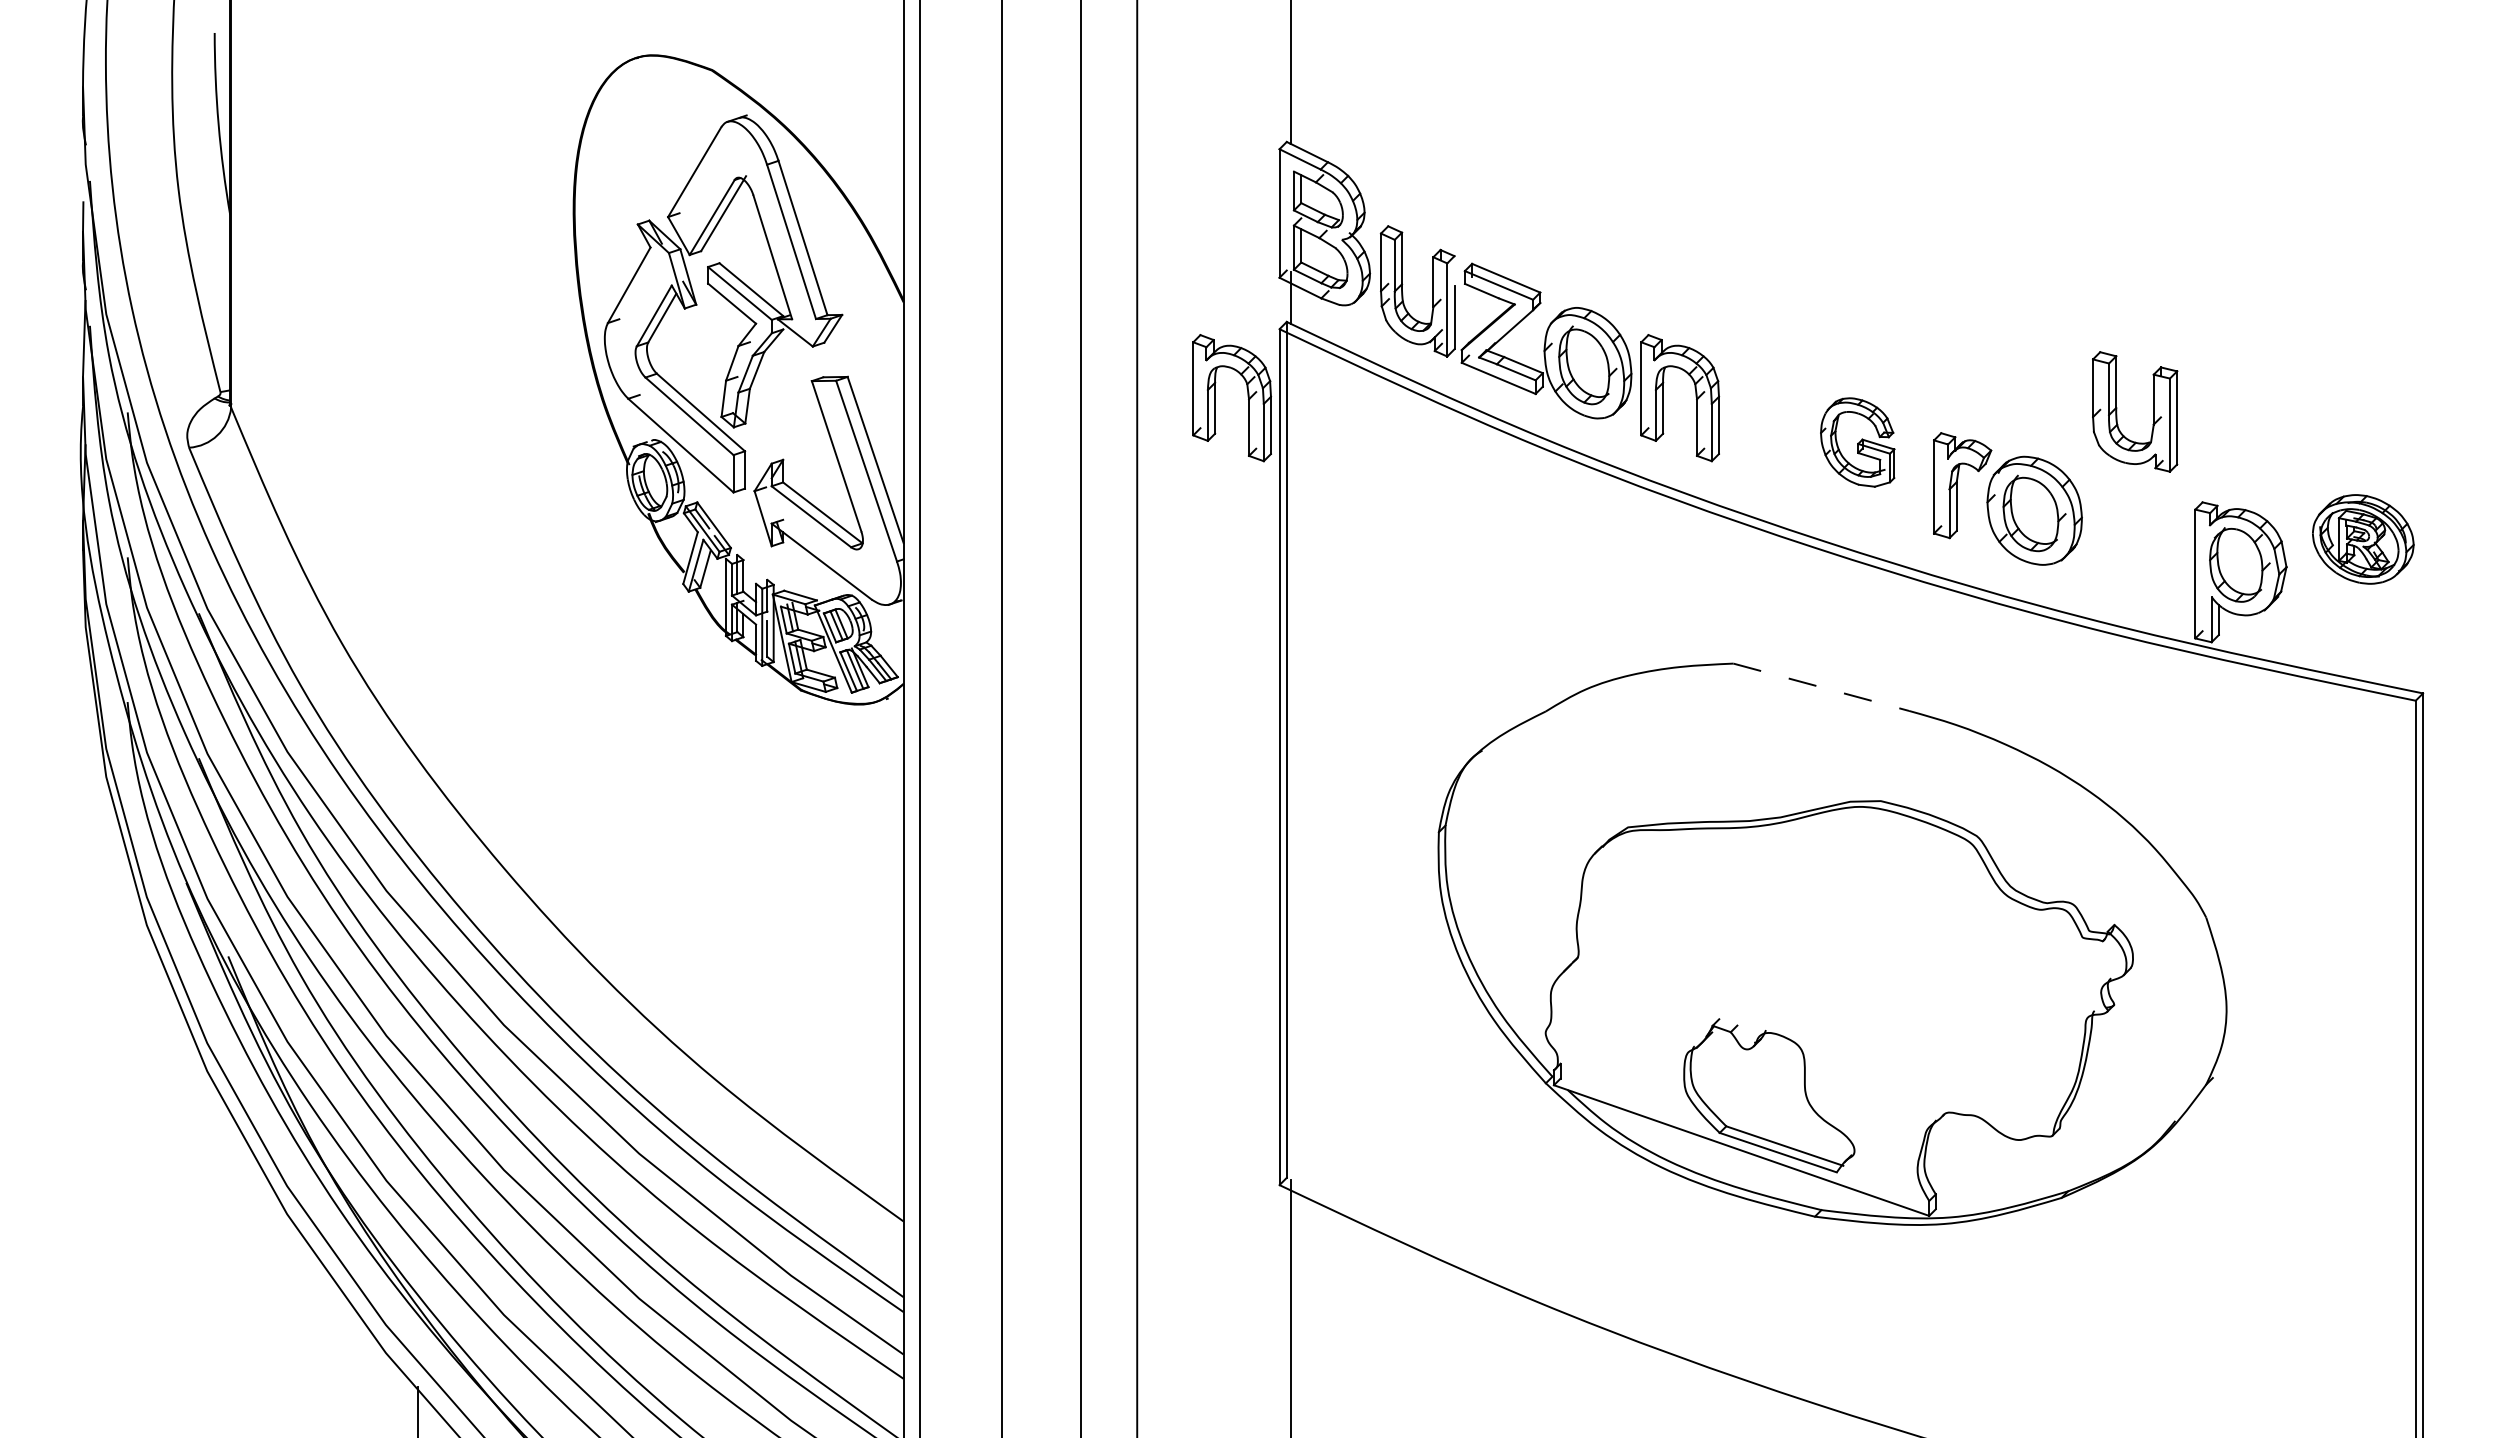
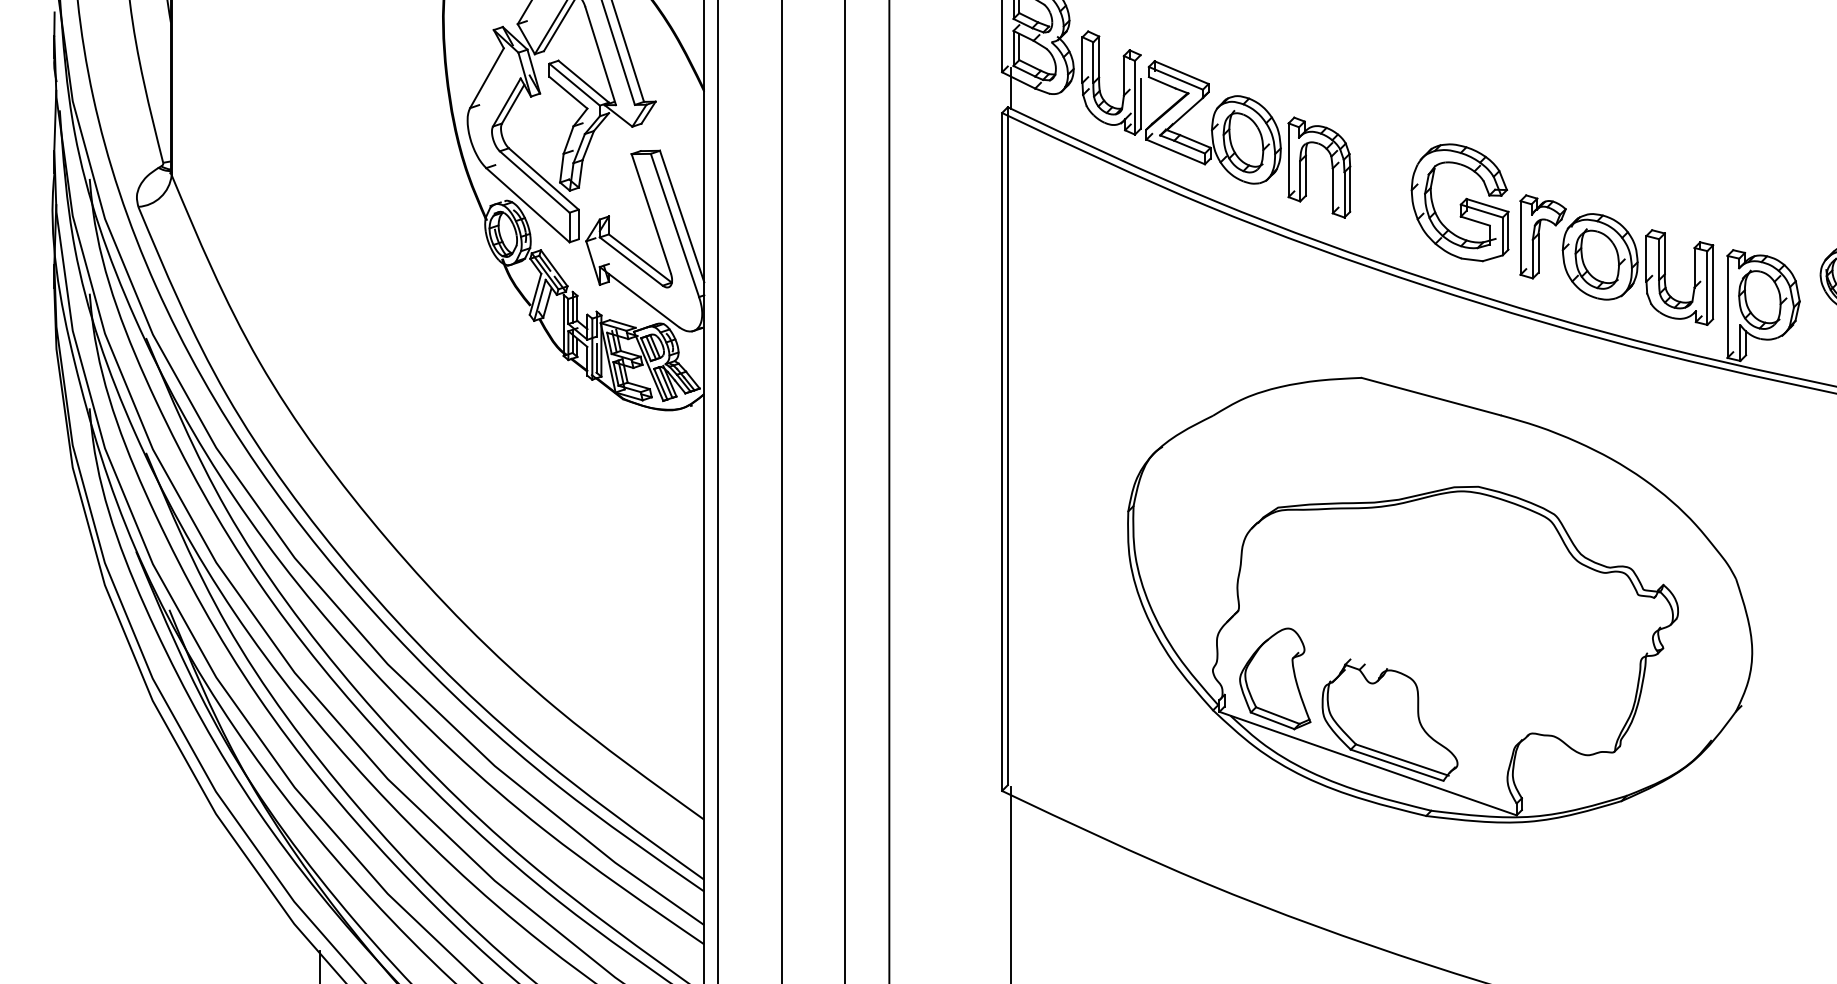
part: (1247, 397) -> (976, 167), removed
part: (2117, 411) -> (1665, 277), moved
part: (1857, 442) -> (1459, 202), size x1.67
line: (1821, 687) -> (1431, 396), dashed -> solid
part: (1624, 1043) -> (1275, 678), added

